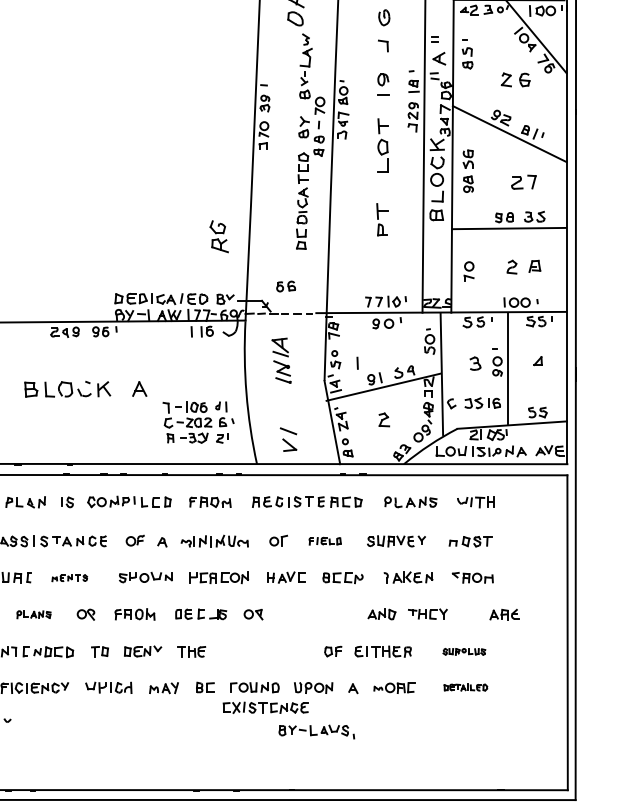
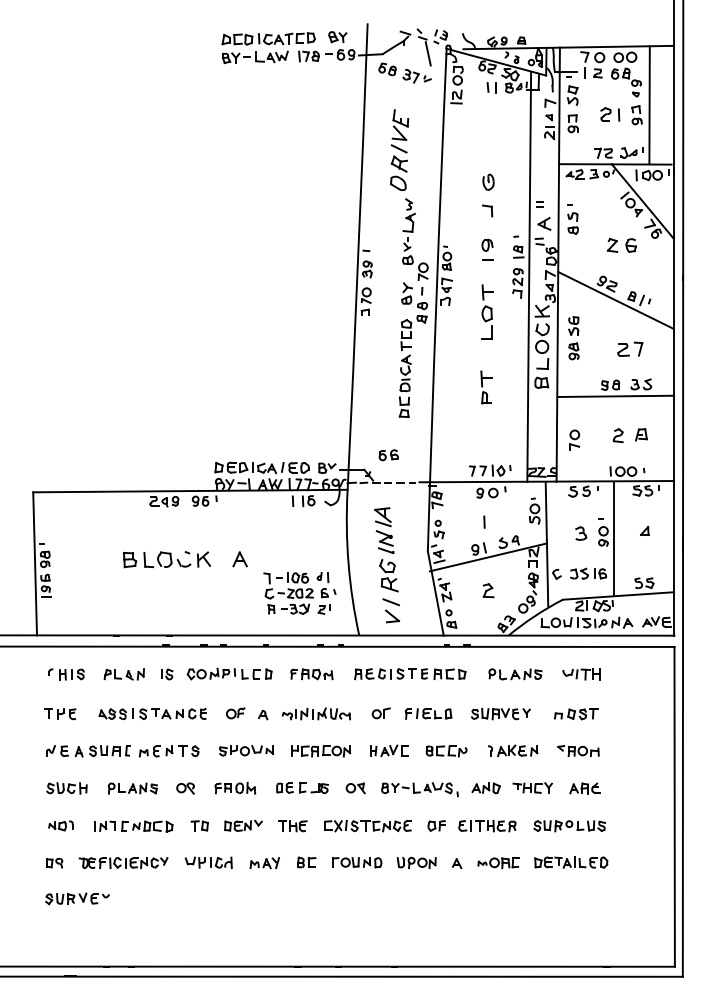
part: (218, 236) -> (388, 575), moved
line: (357, 362) -> (484, 521), moved
part: (325, 540) -> (428, 713), size x1.43
part: (69, 578) -> (168, 751), size x1.67
part: (33, 614) -> (132, 788), size x1.43
part: (504, 614) -> (584, 788), moved
part: (464, 652) -> (569, 826), size x1.67
part: (466, 687) -> (571, 862), size x1.67
part: (265, 708) -> (367, 826), moved
part: (316, 731) -> (419, 789), moved

